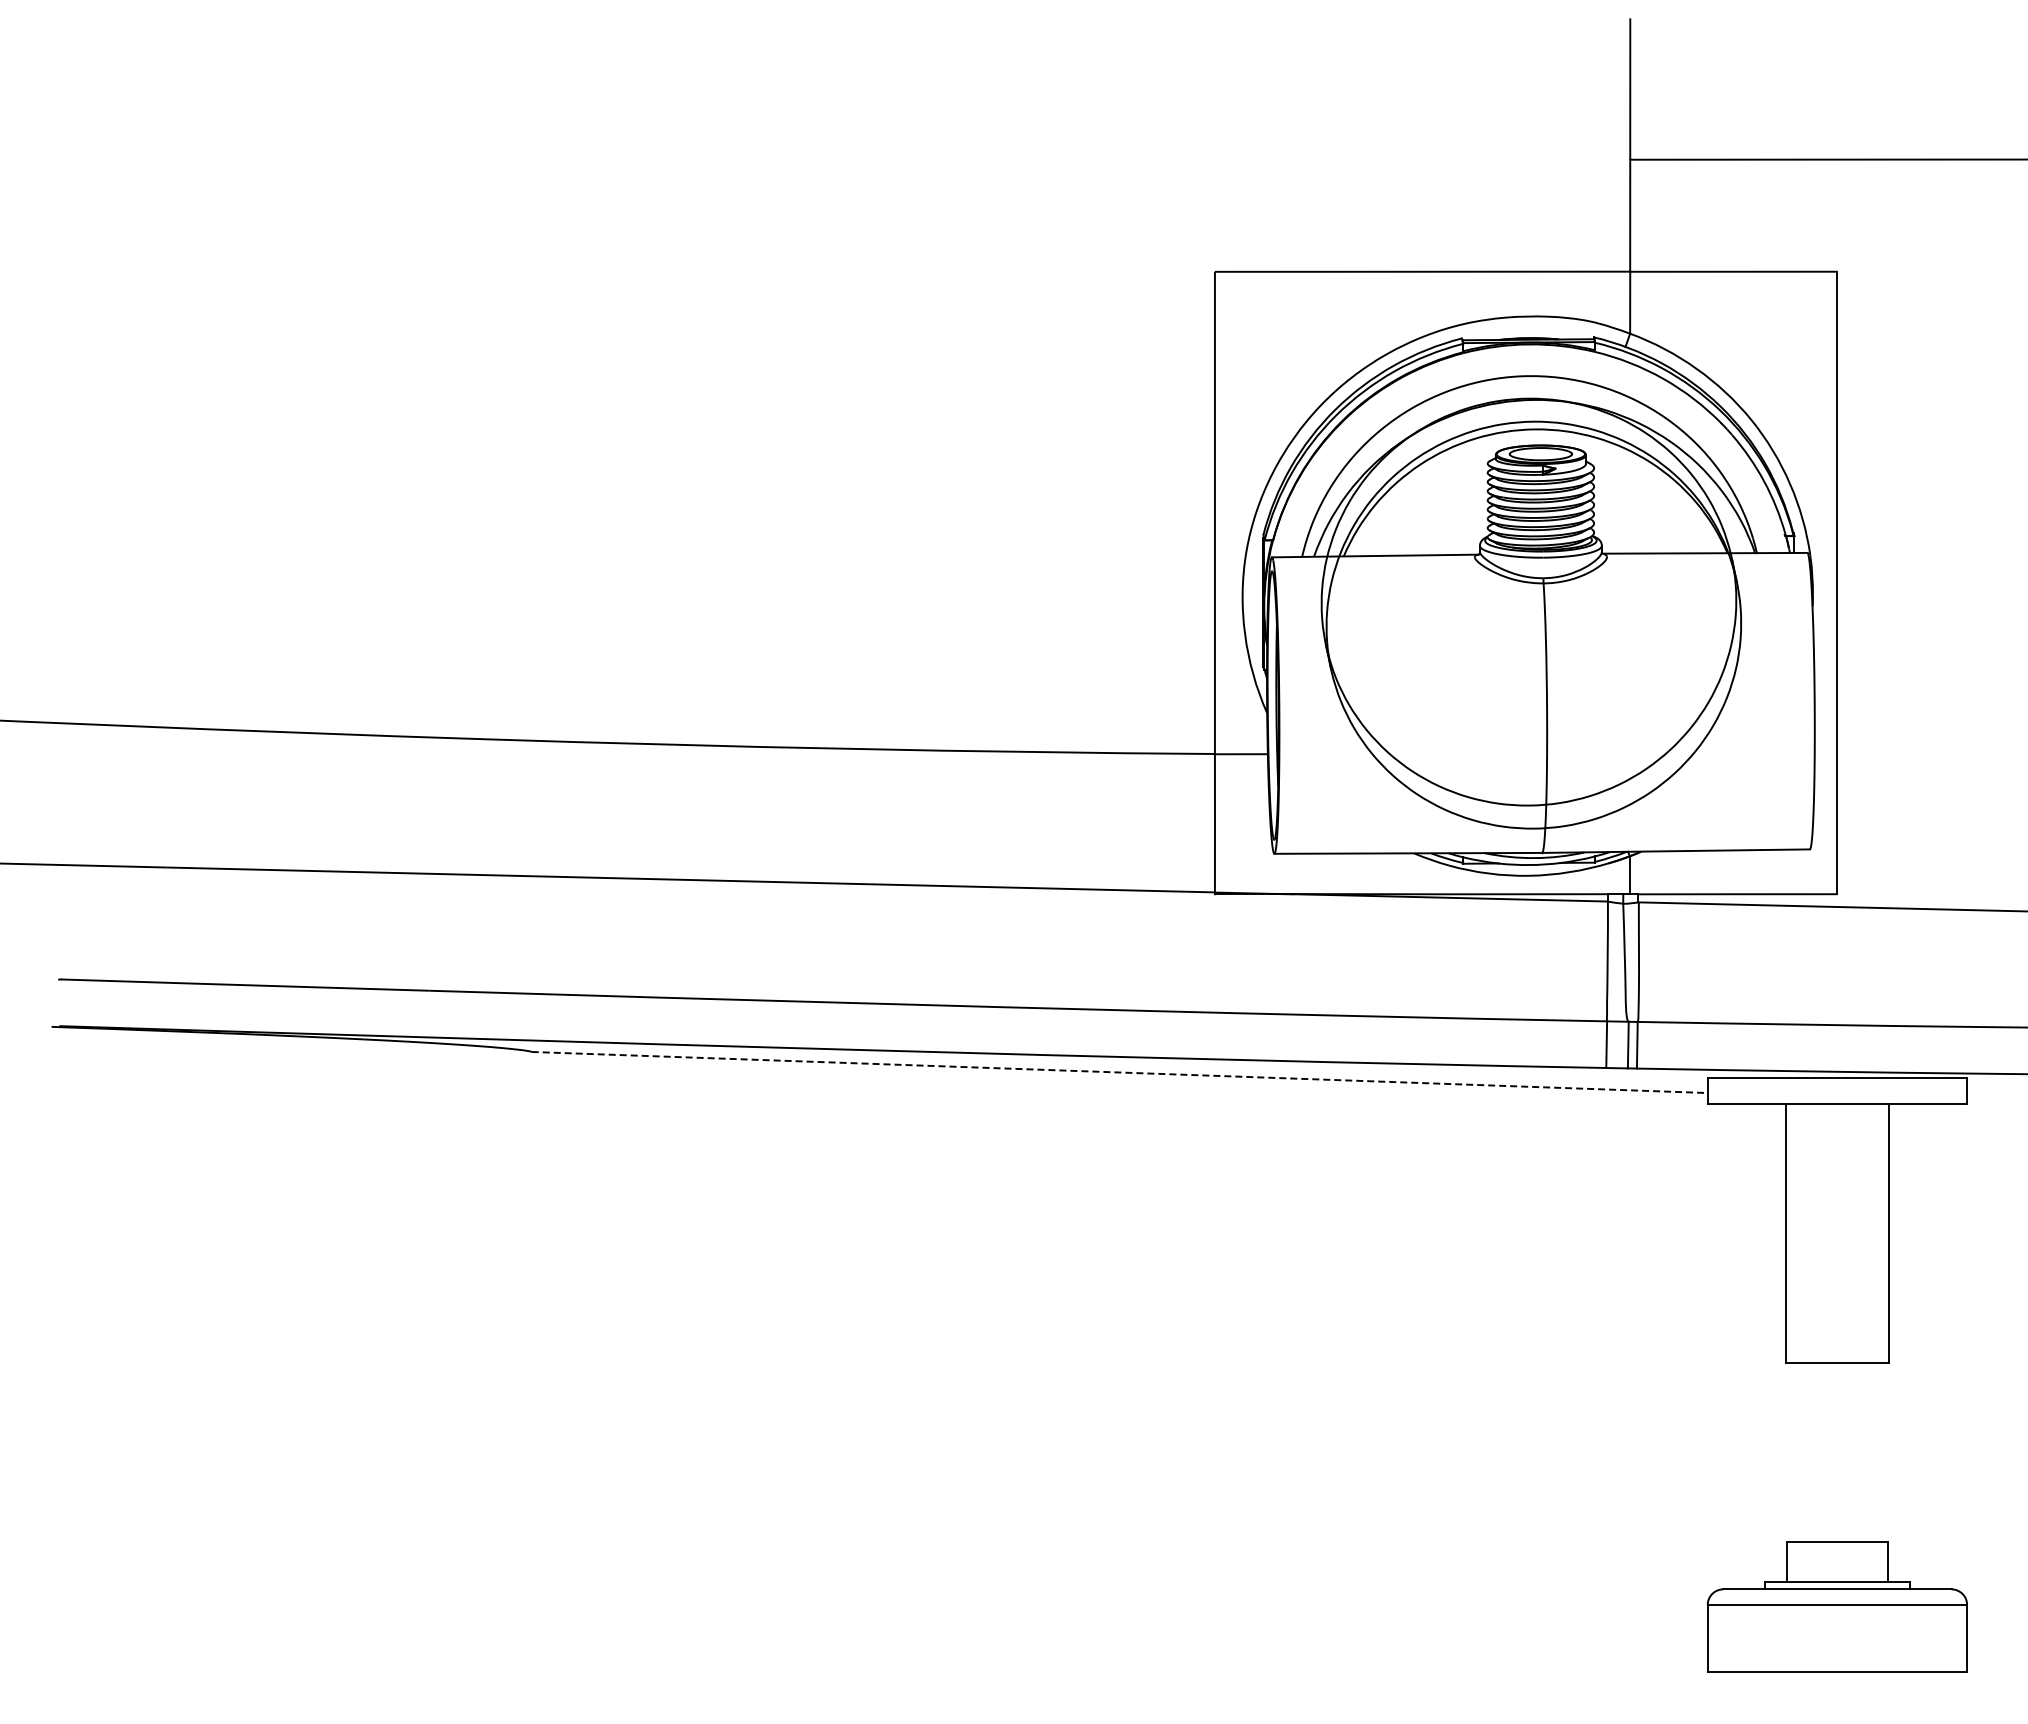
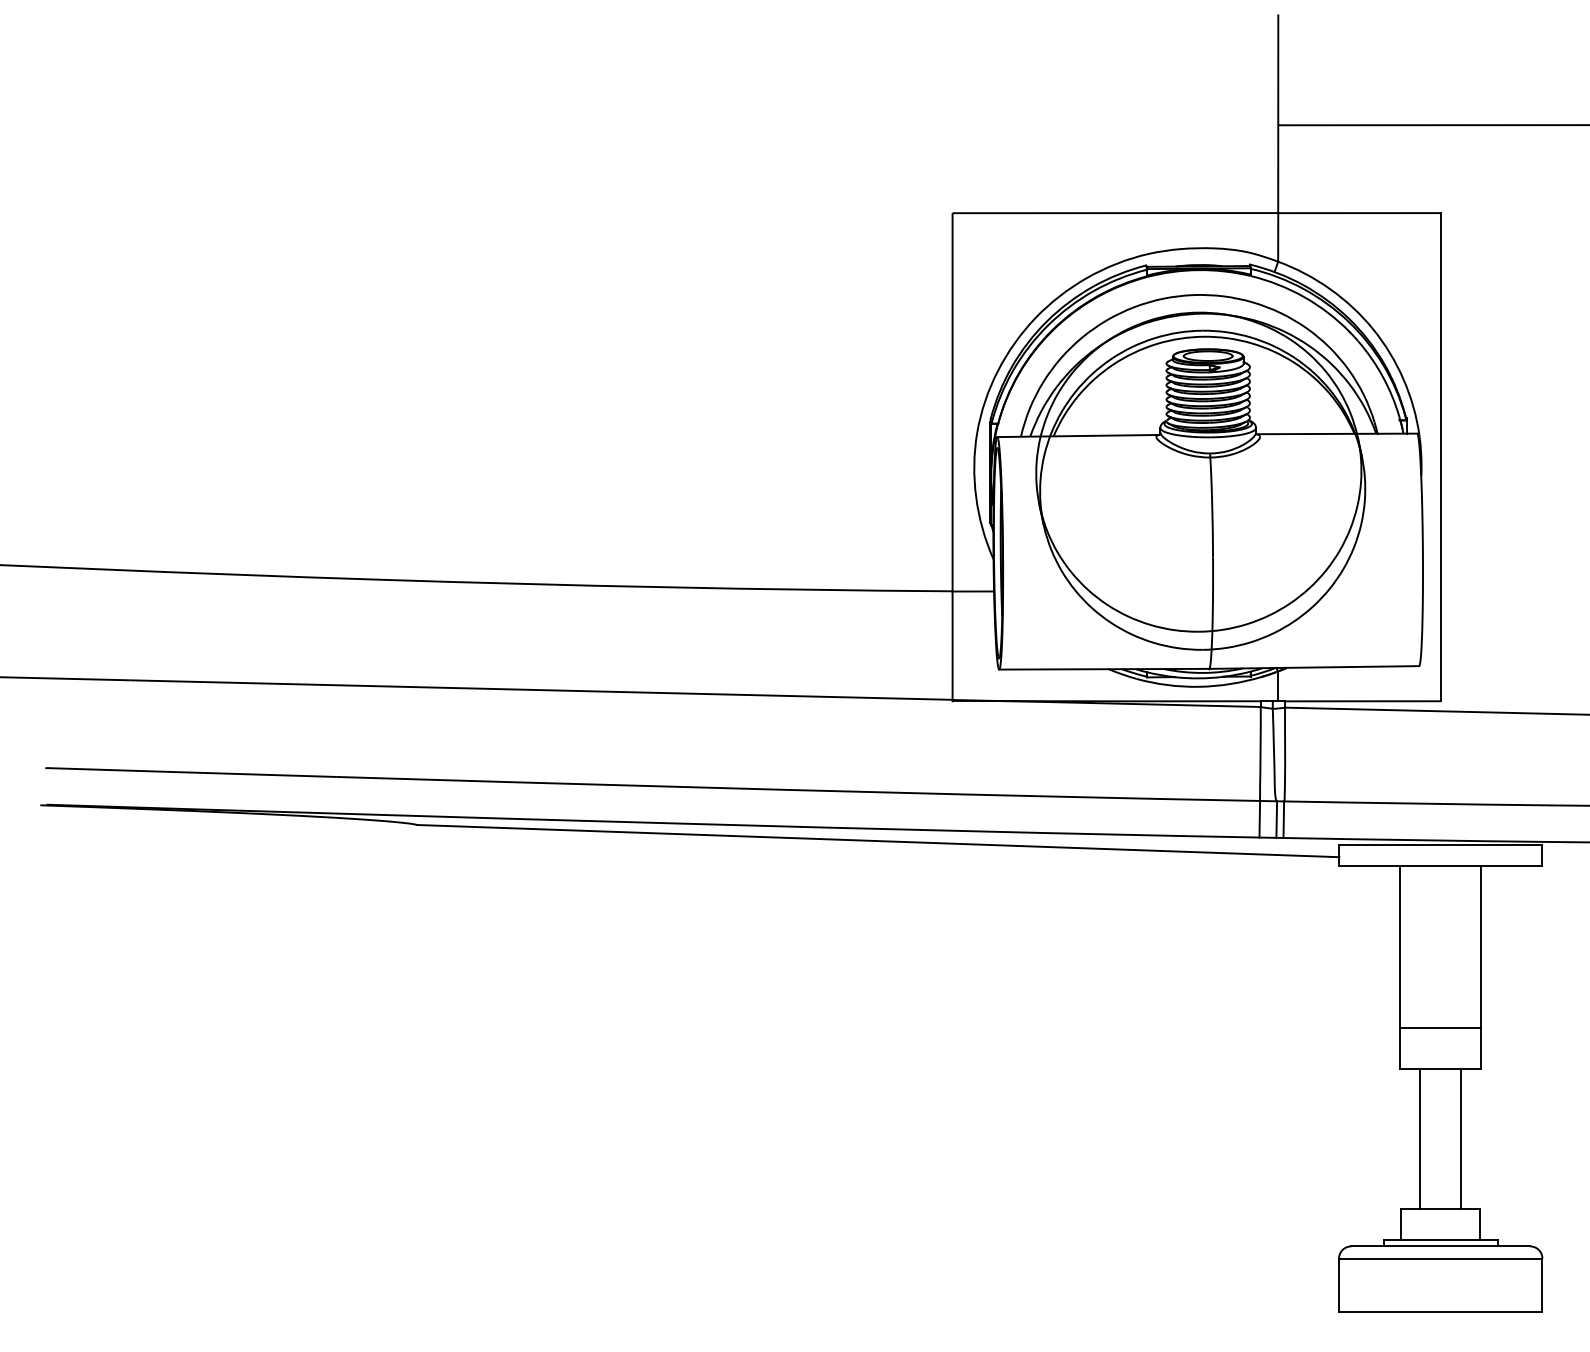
line: (1119, 1072) -> (877, 841), dashed -> solid
line: (1837, 1311) -> (1440, 1028), added
line: (1811, 1452) -> (1420, 1139), added
line: (1863, 1452) -> (1461, 1139), added

